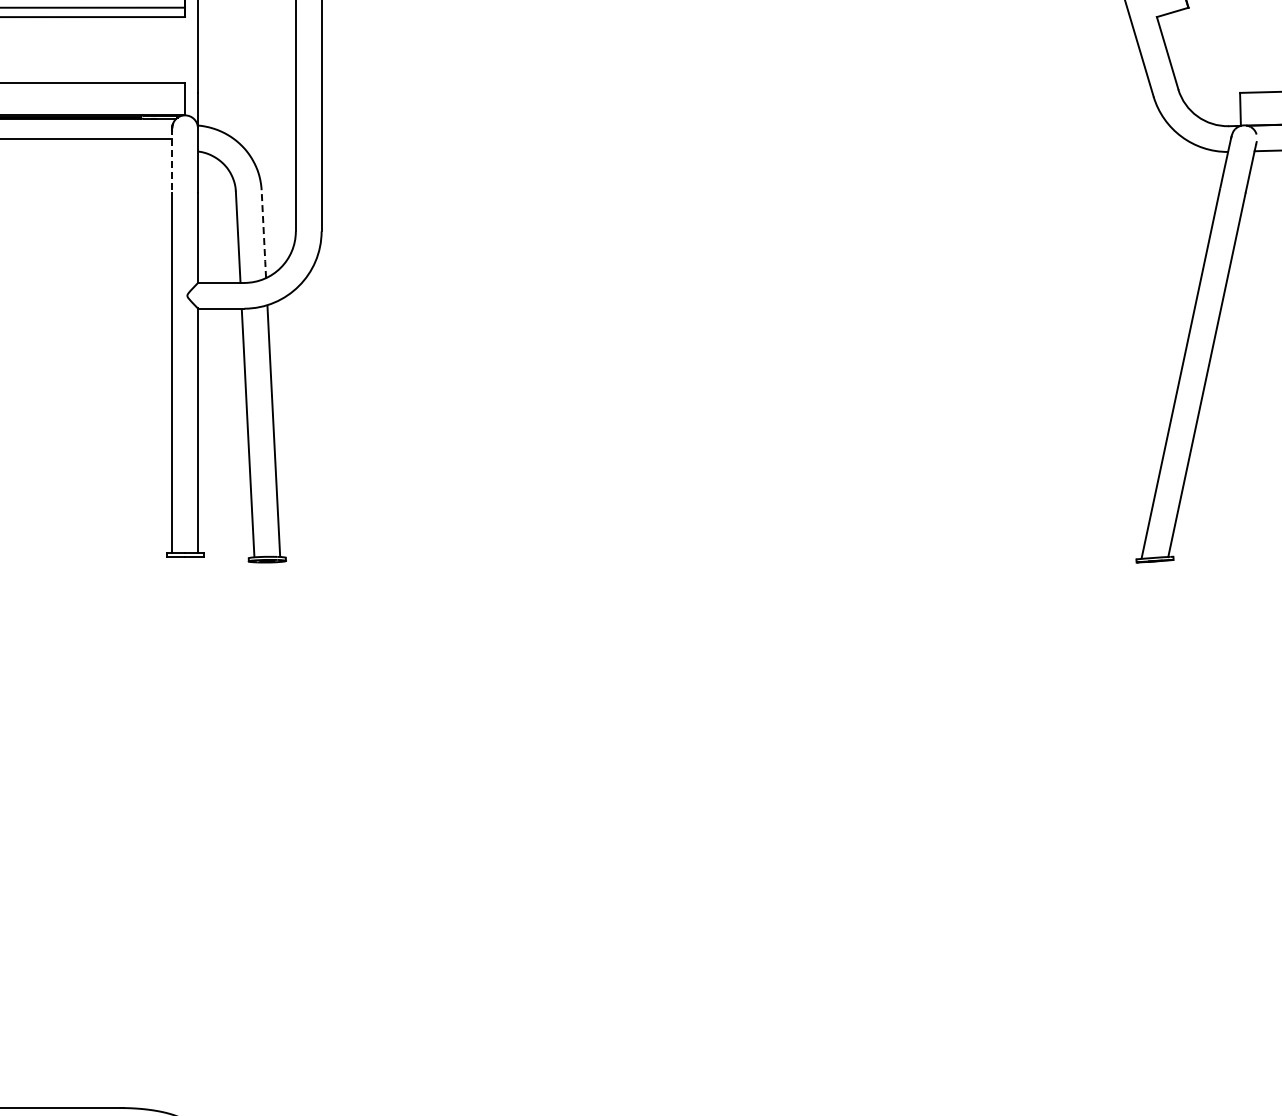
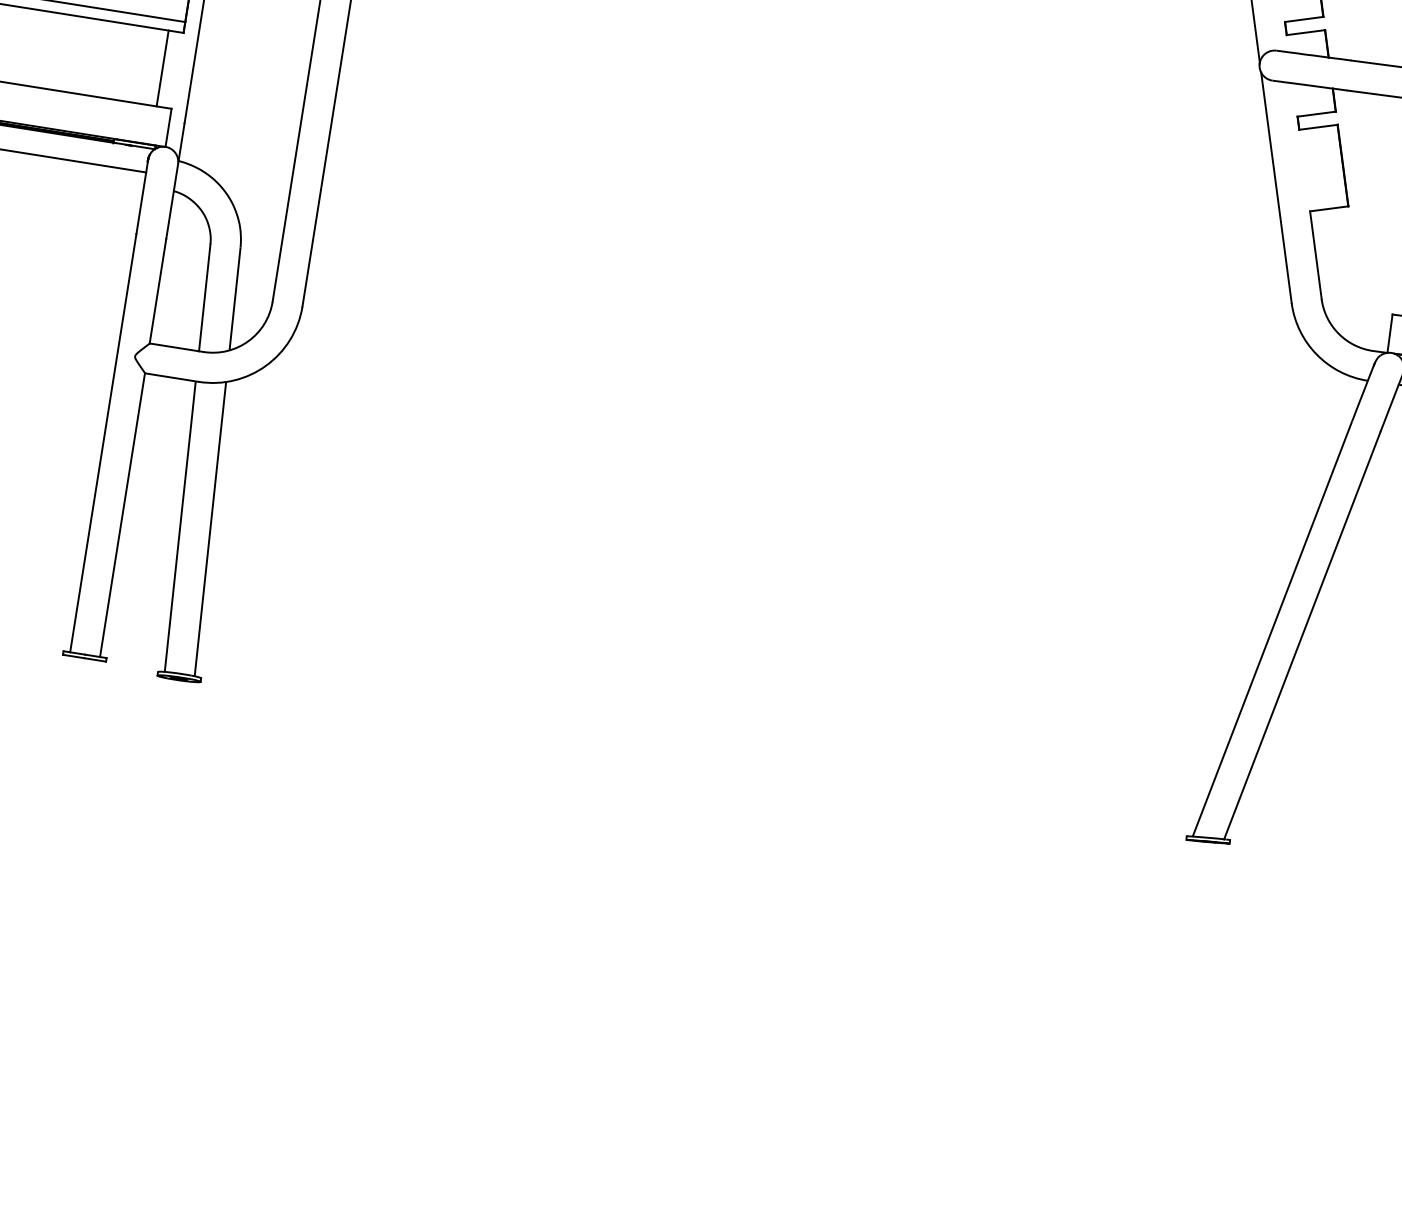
line: (172, 49) -> (163, 68), added
line: (172, 160) -> (142, 196), dashed -> solid
line: (263, 234) -> (234, 299), dashed -> solid

